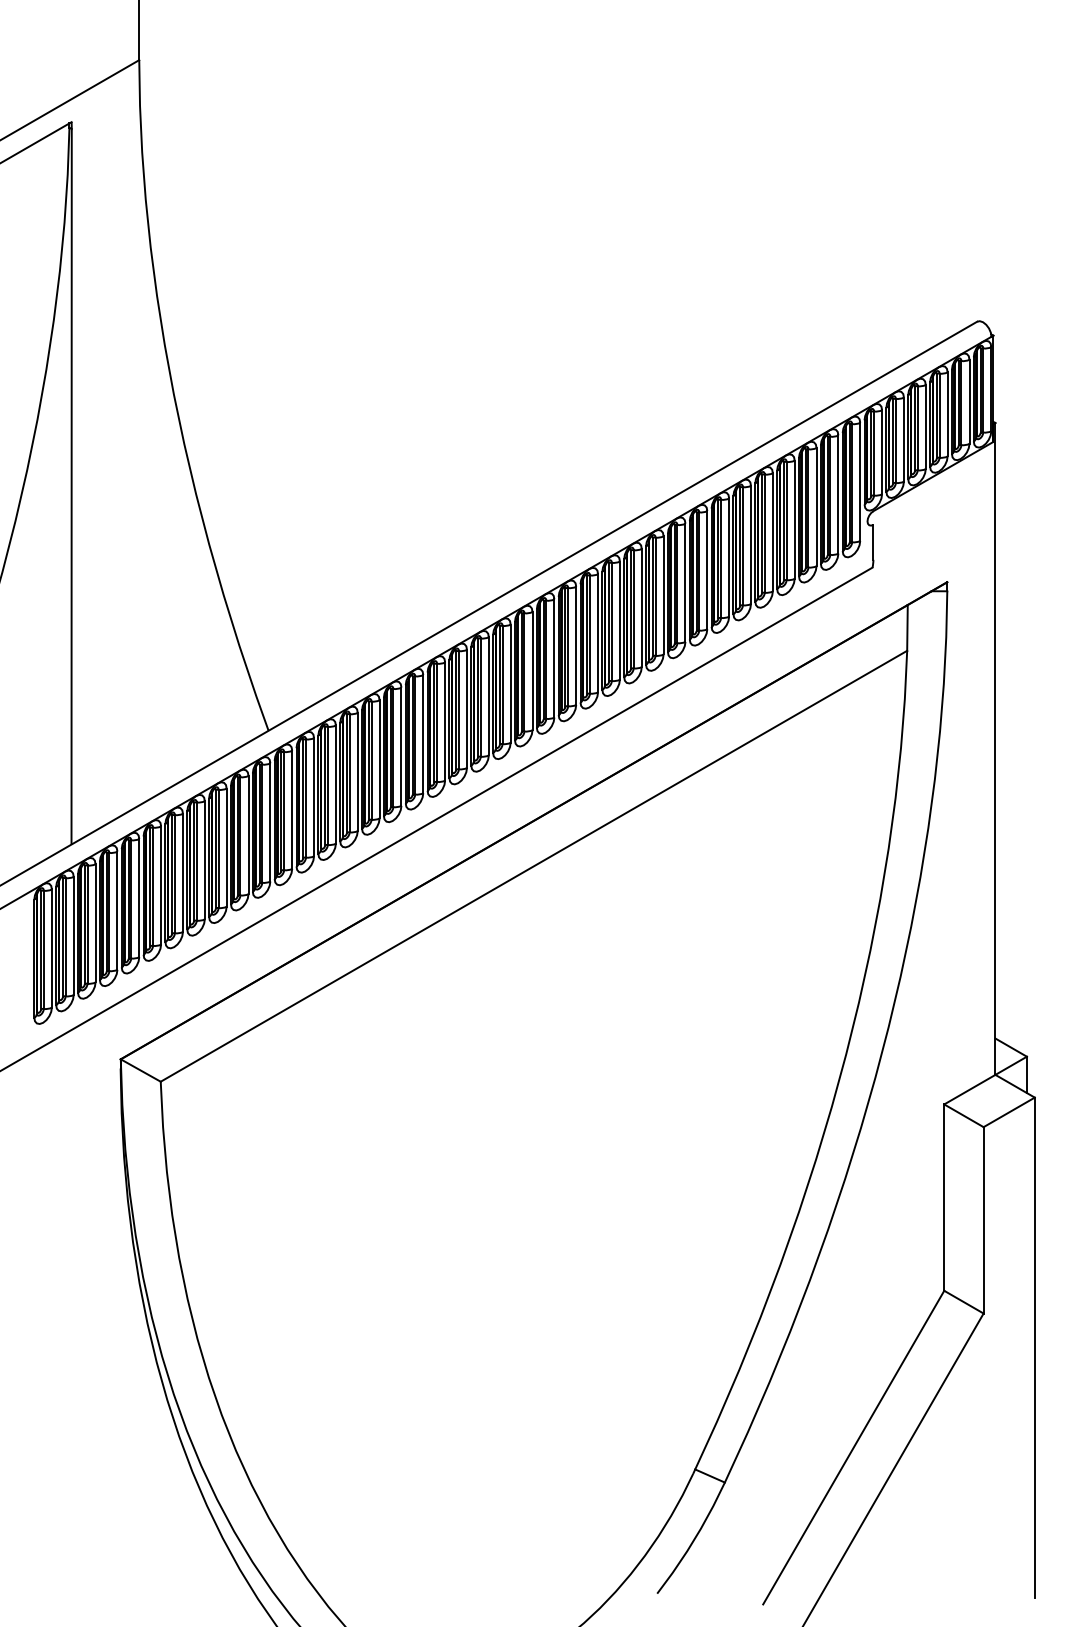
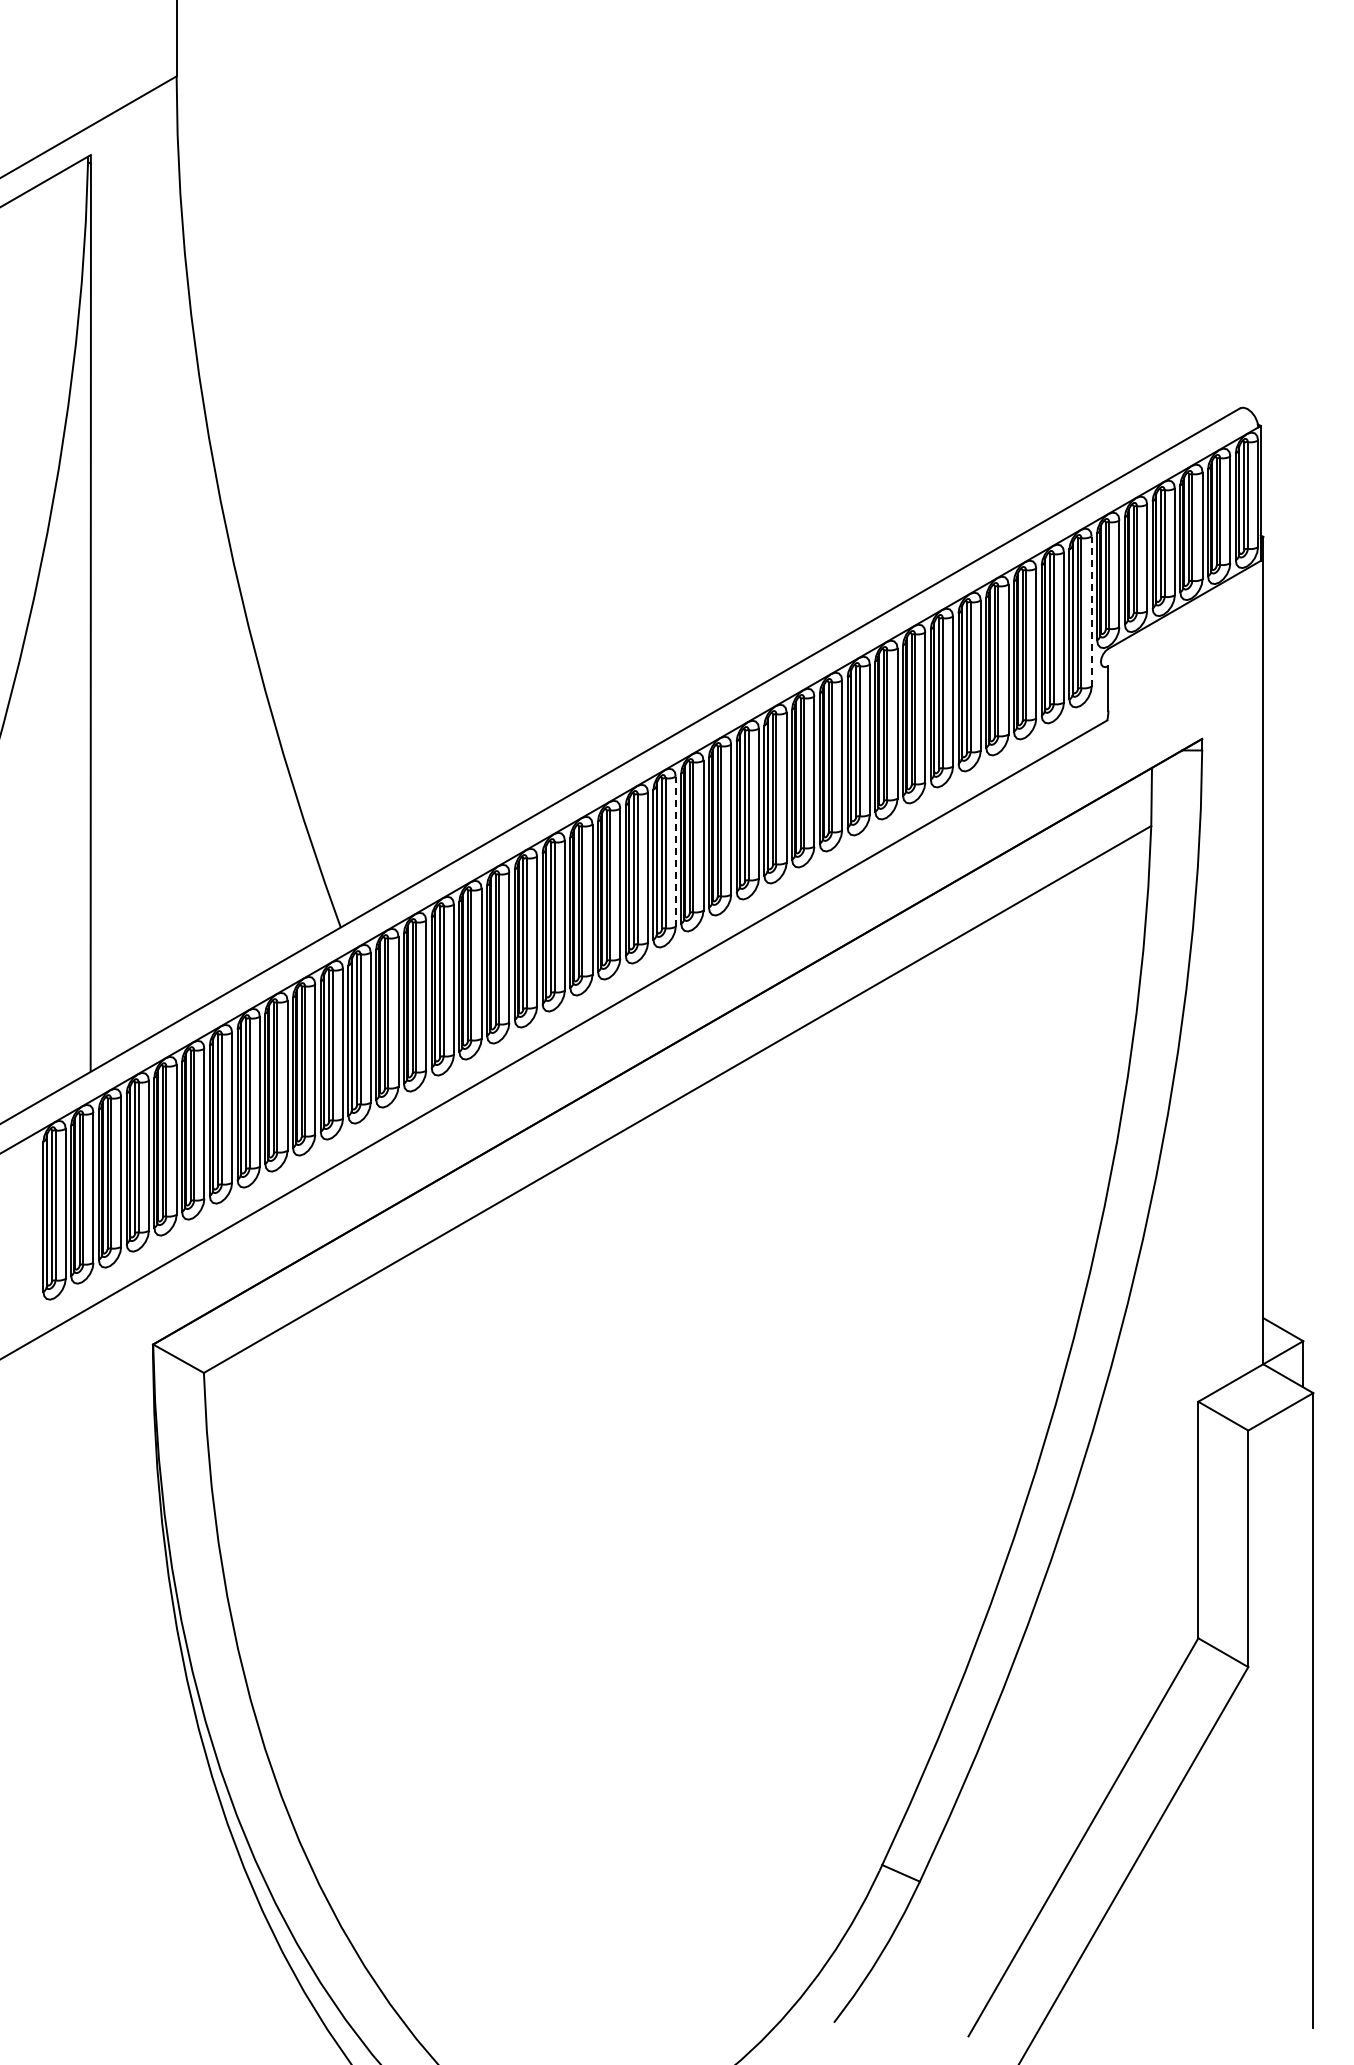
line: (860, 481) -> (1091, 611), solid -> dashed
line: (532, 670) -> (675, 851), solid -> dashed

